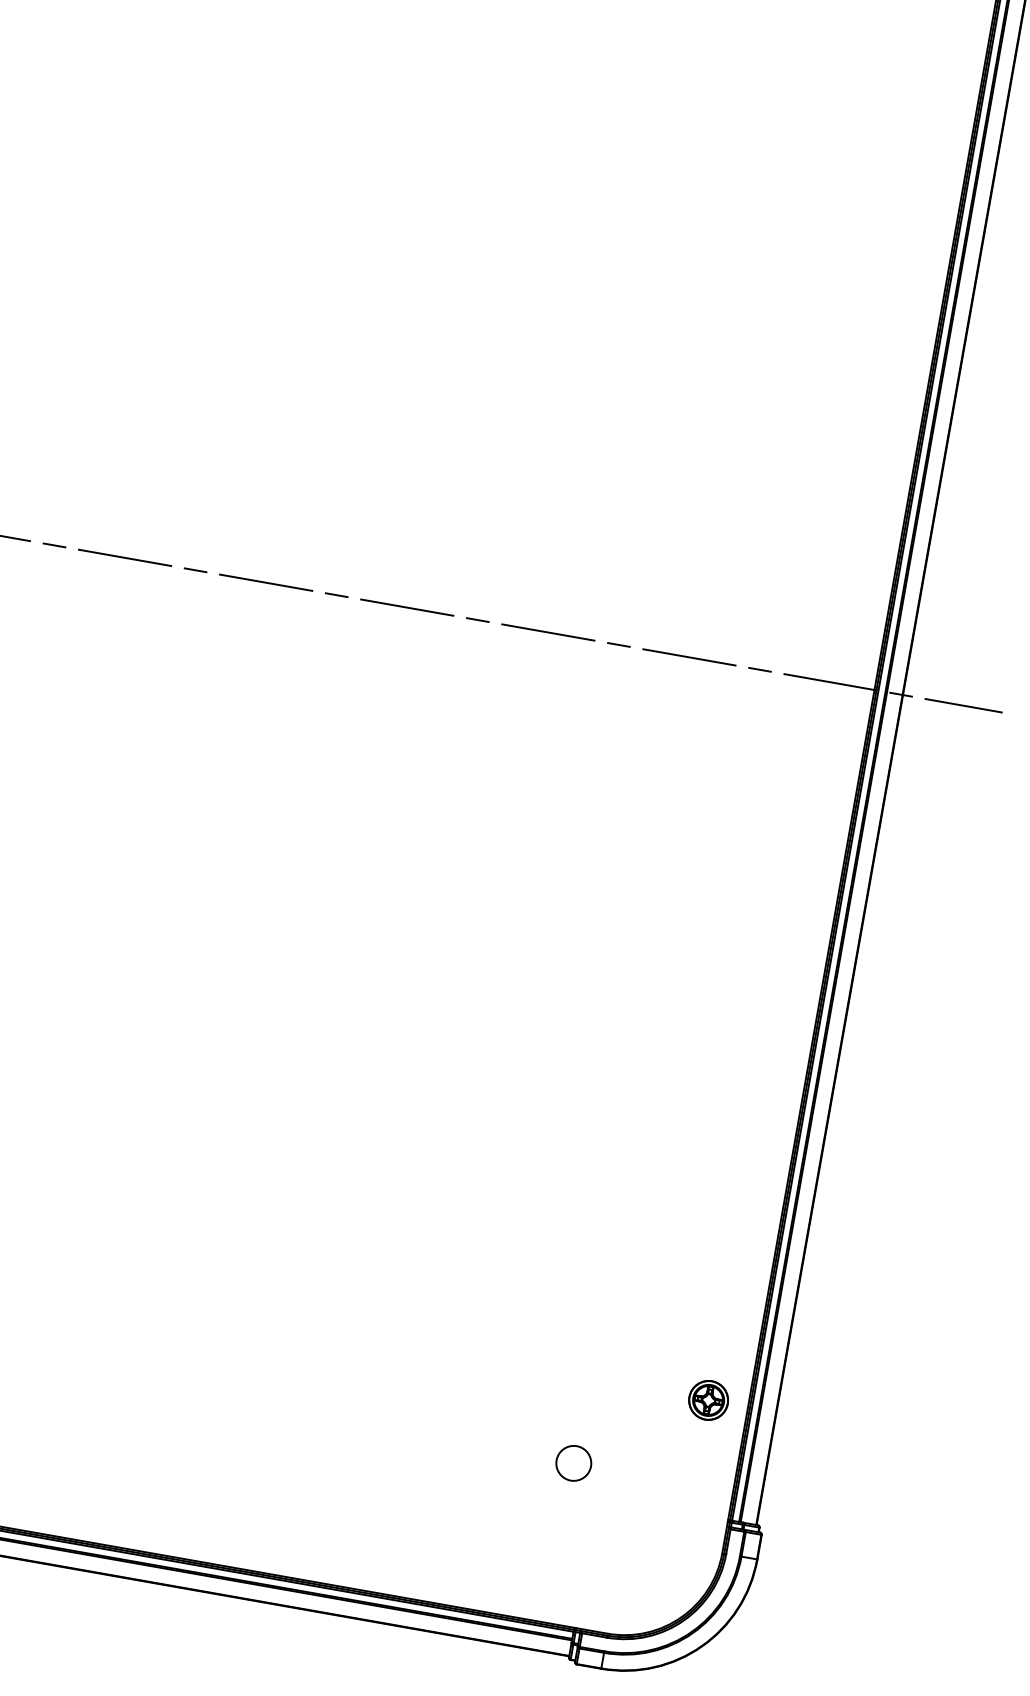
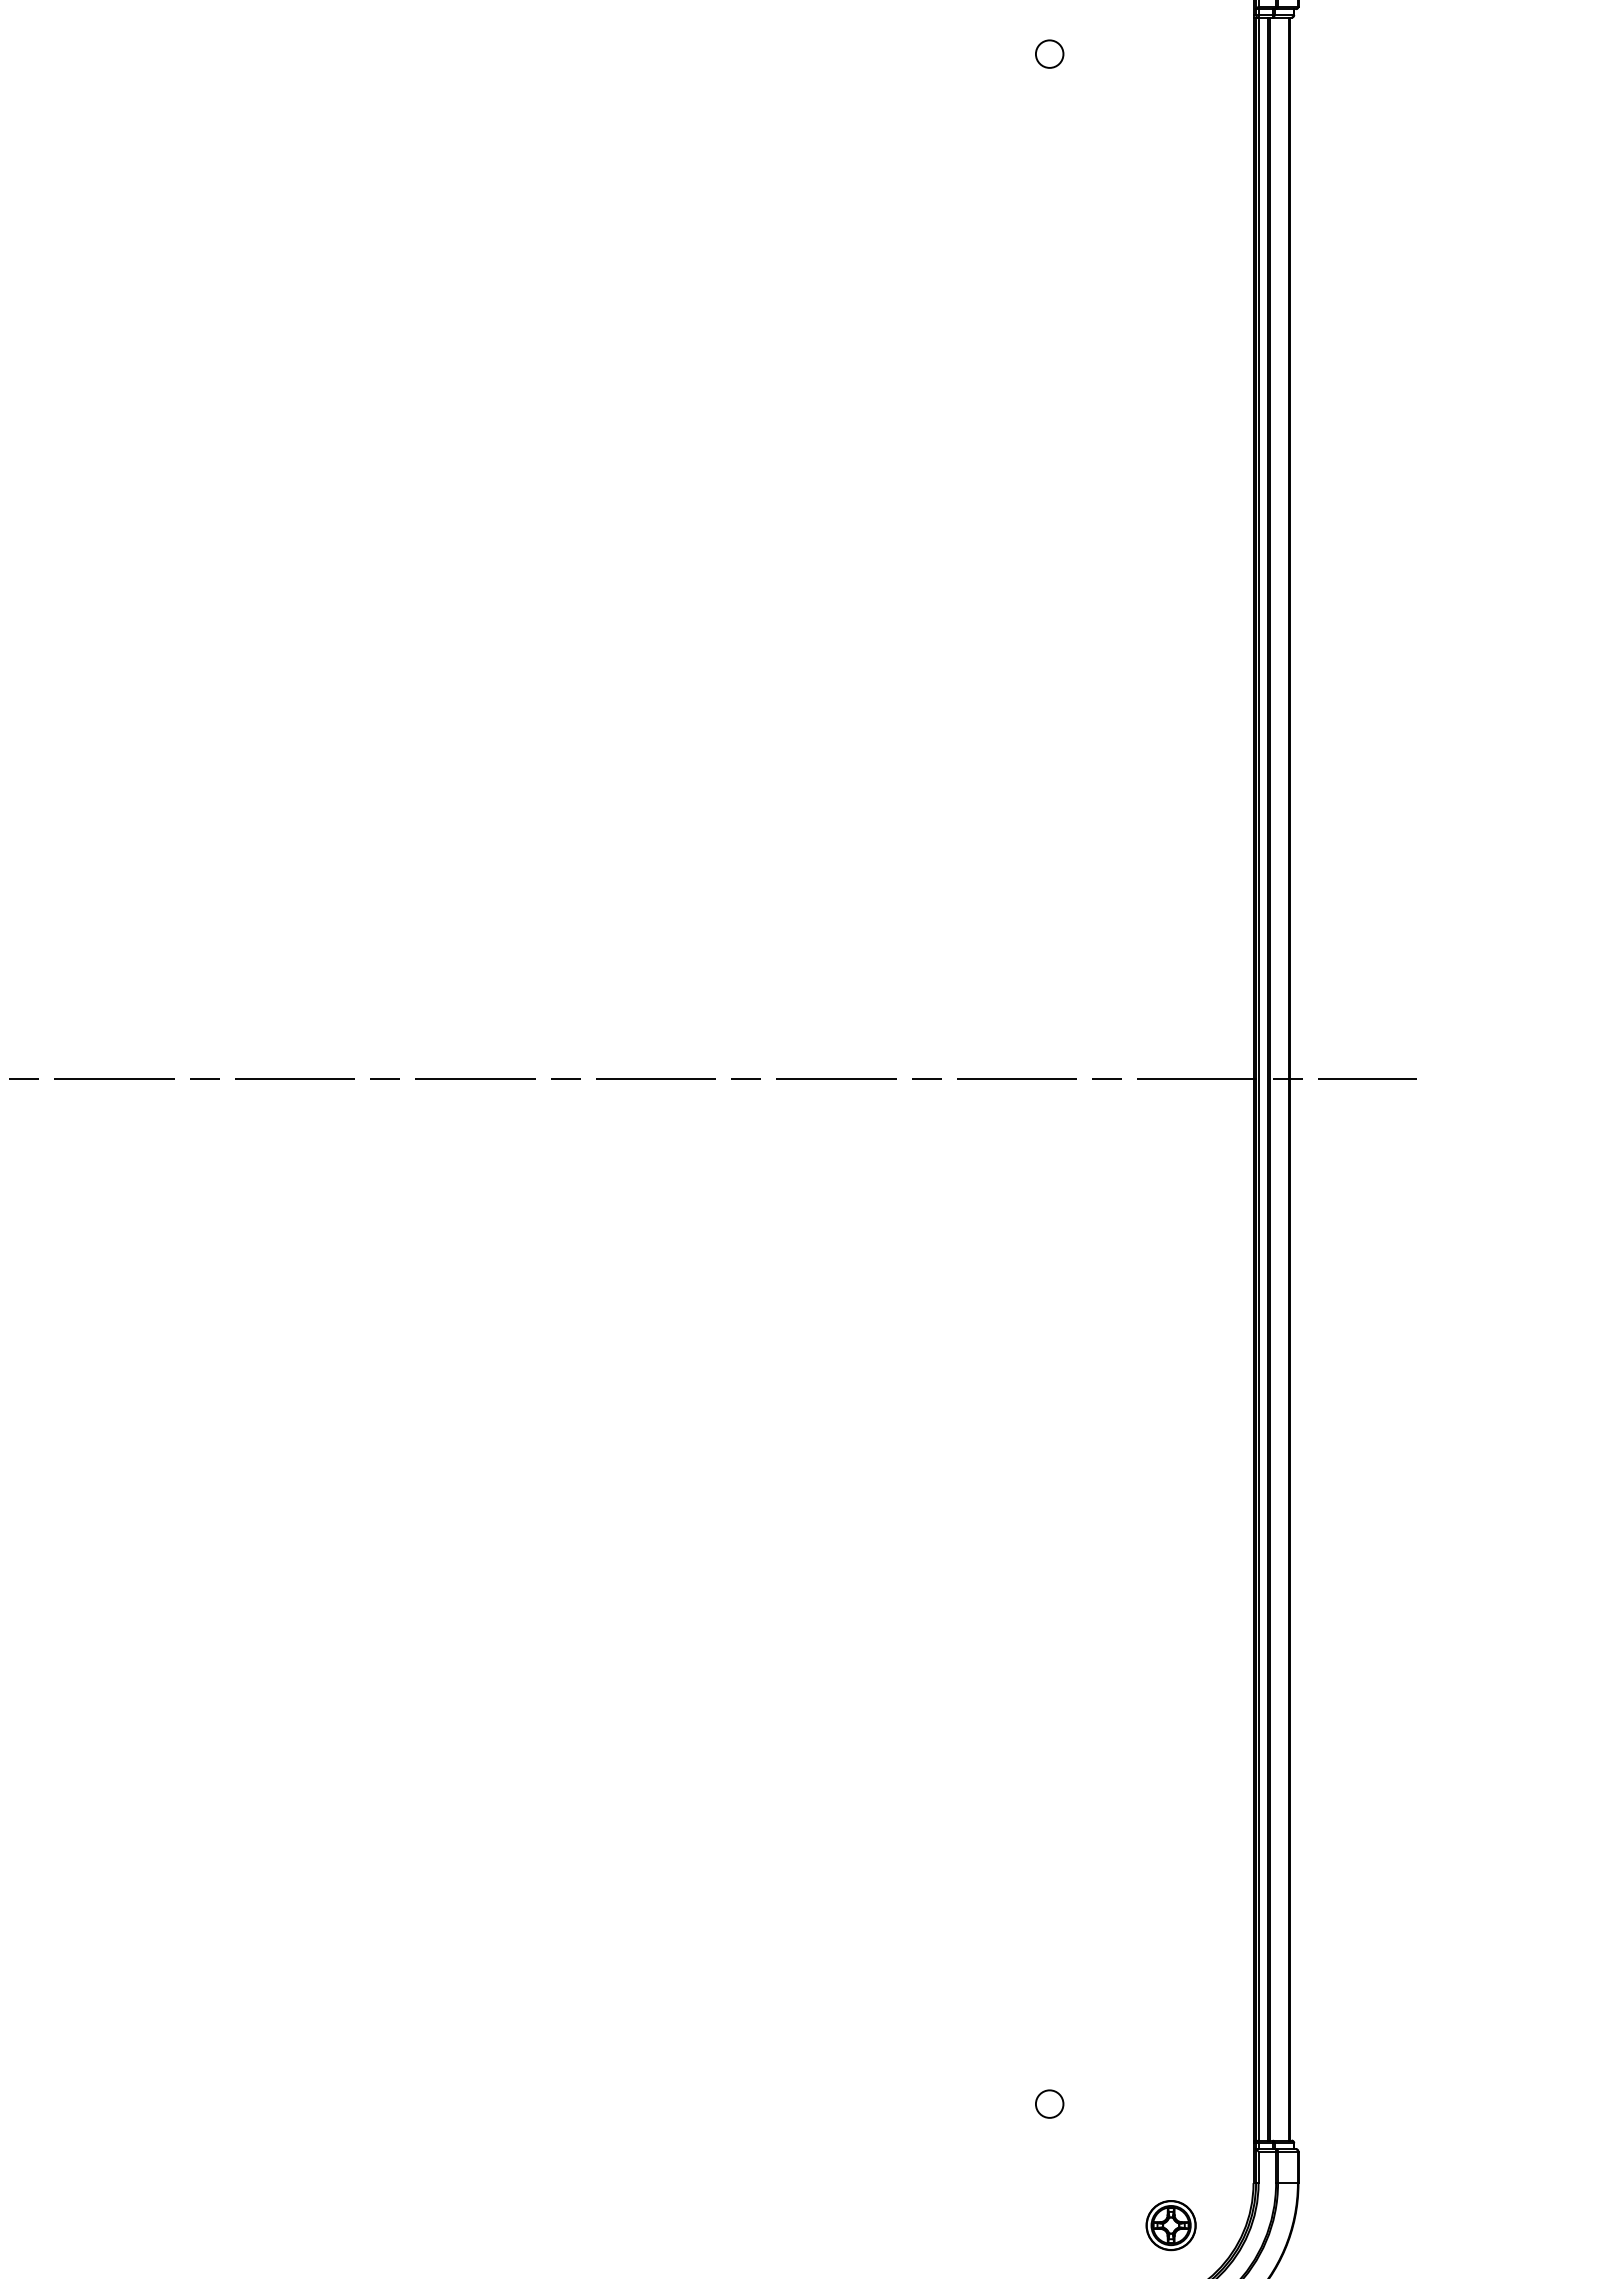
part: (708, 1400) -> (1170, 2225), moved
circle: (573, 1462) -> (1049, 2103), size x0.62

